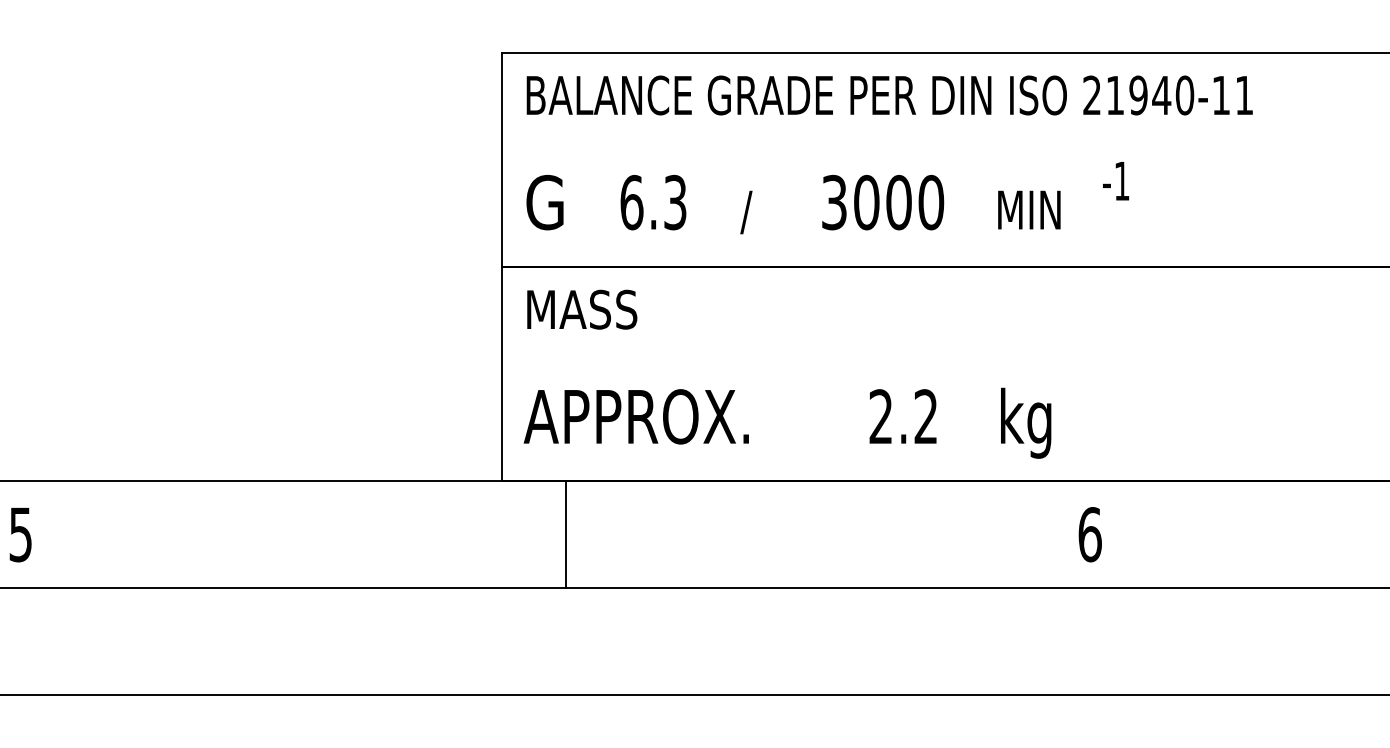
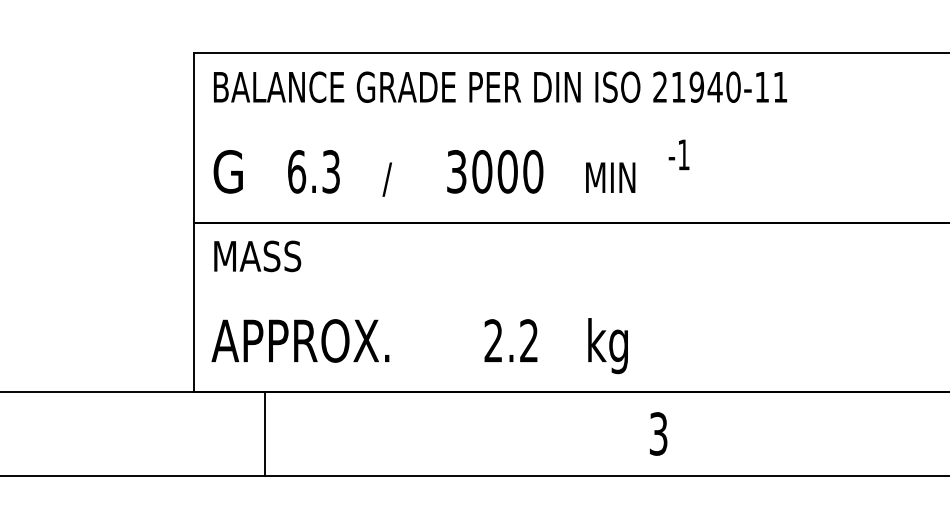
line: (566, 534) -> (265, 433), moved
text: (1089, 534) -> (658, 433), 6 -> 3

